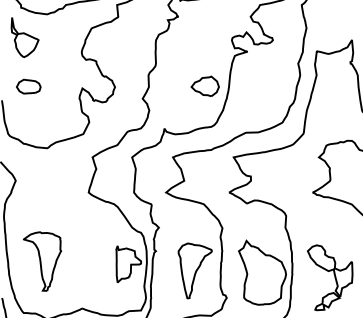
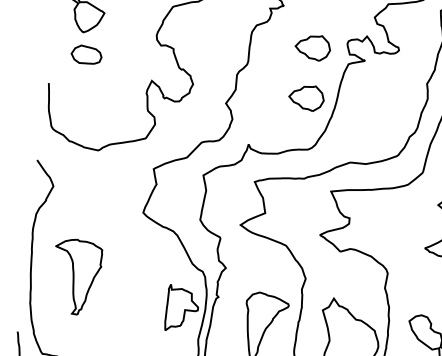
part: (204, 45) -> (312, 46), added
part: (28, 86) -> (86, 54), moved
part: (42, 261) -> (76, 276), moved

